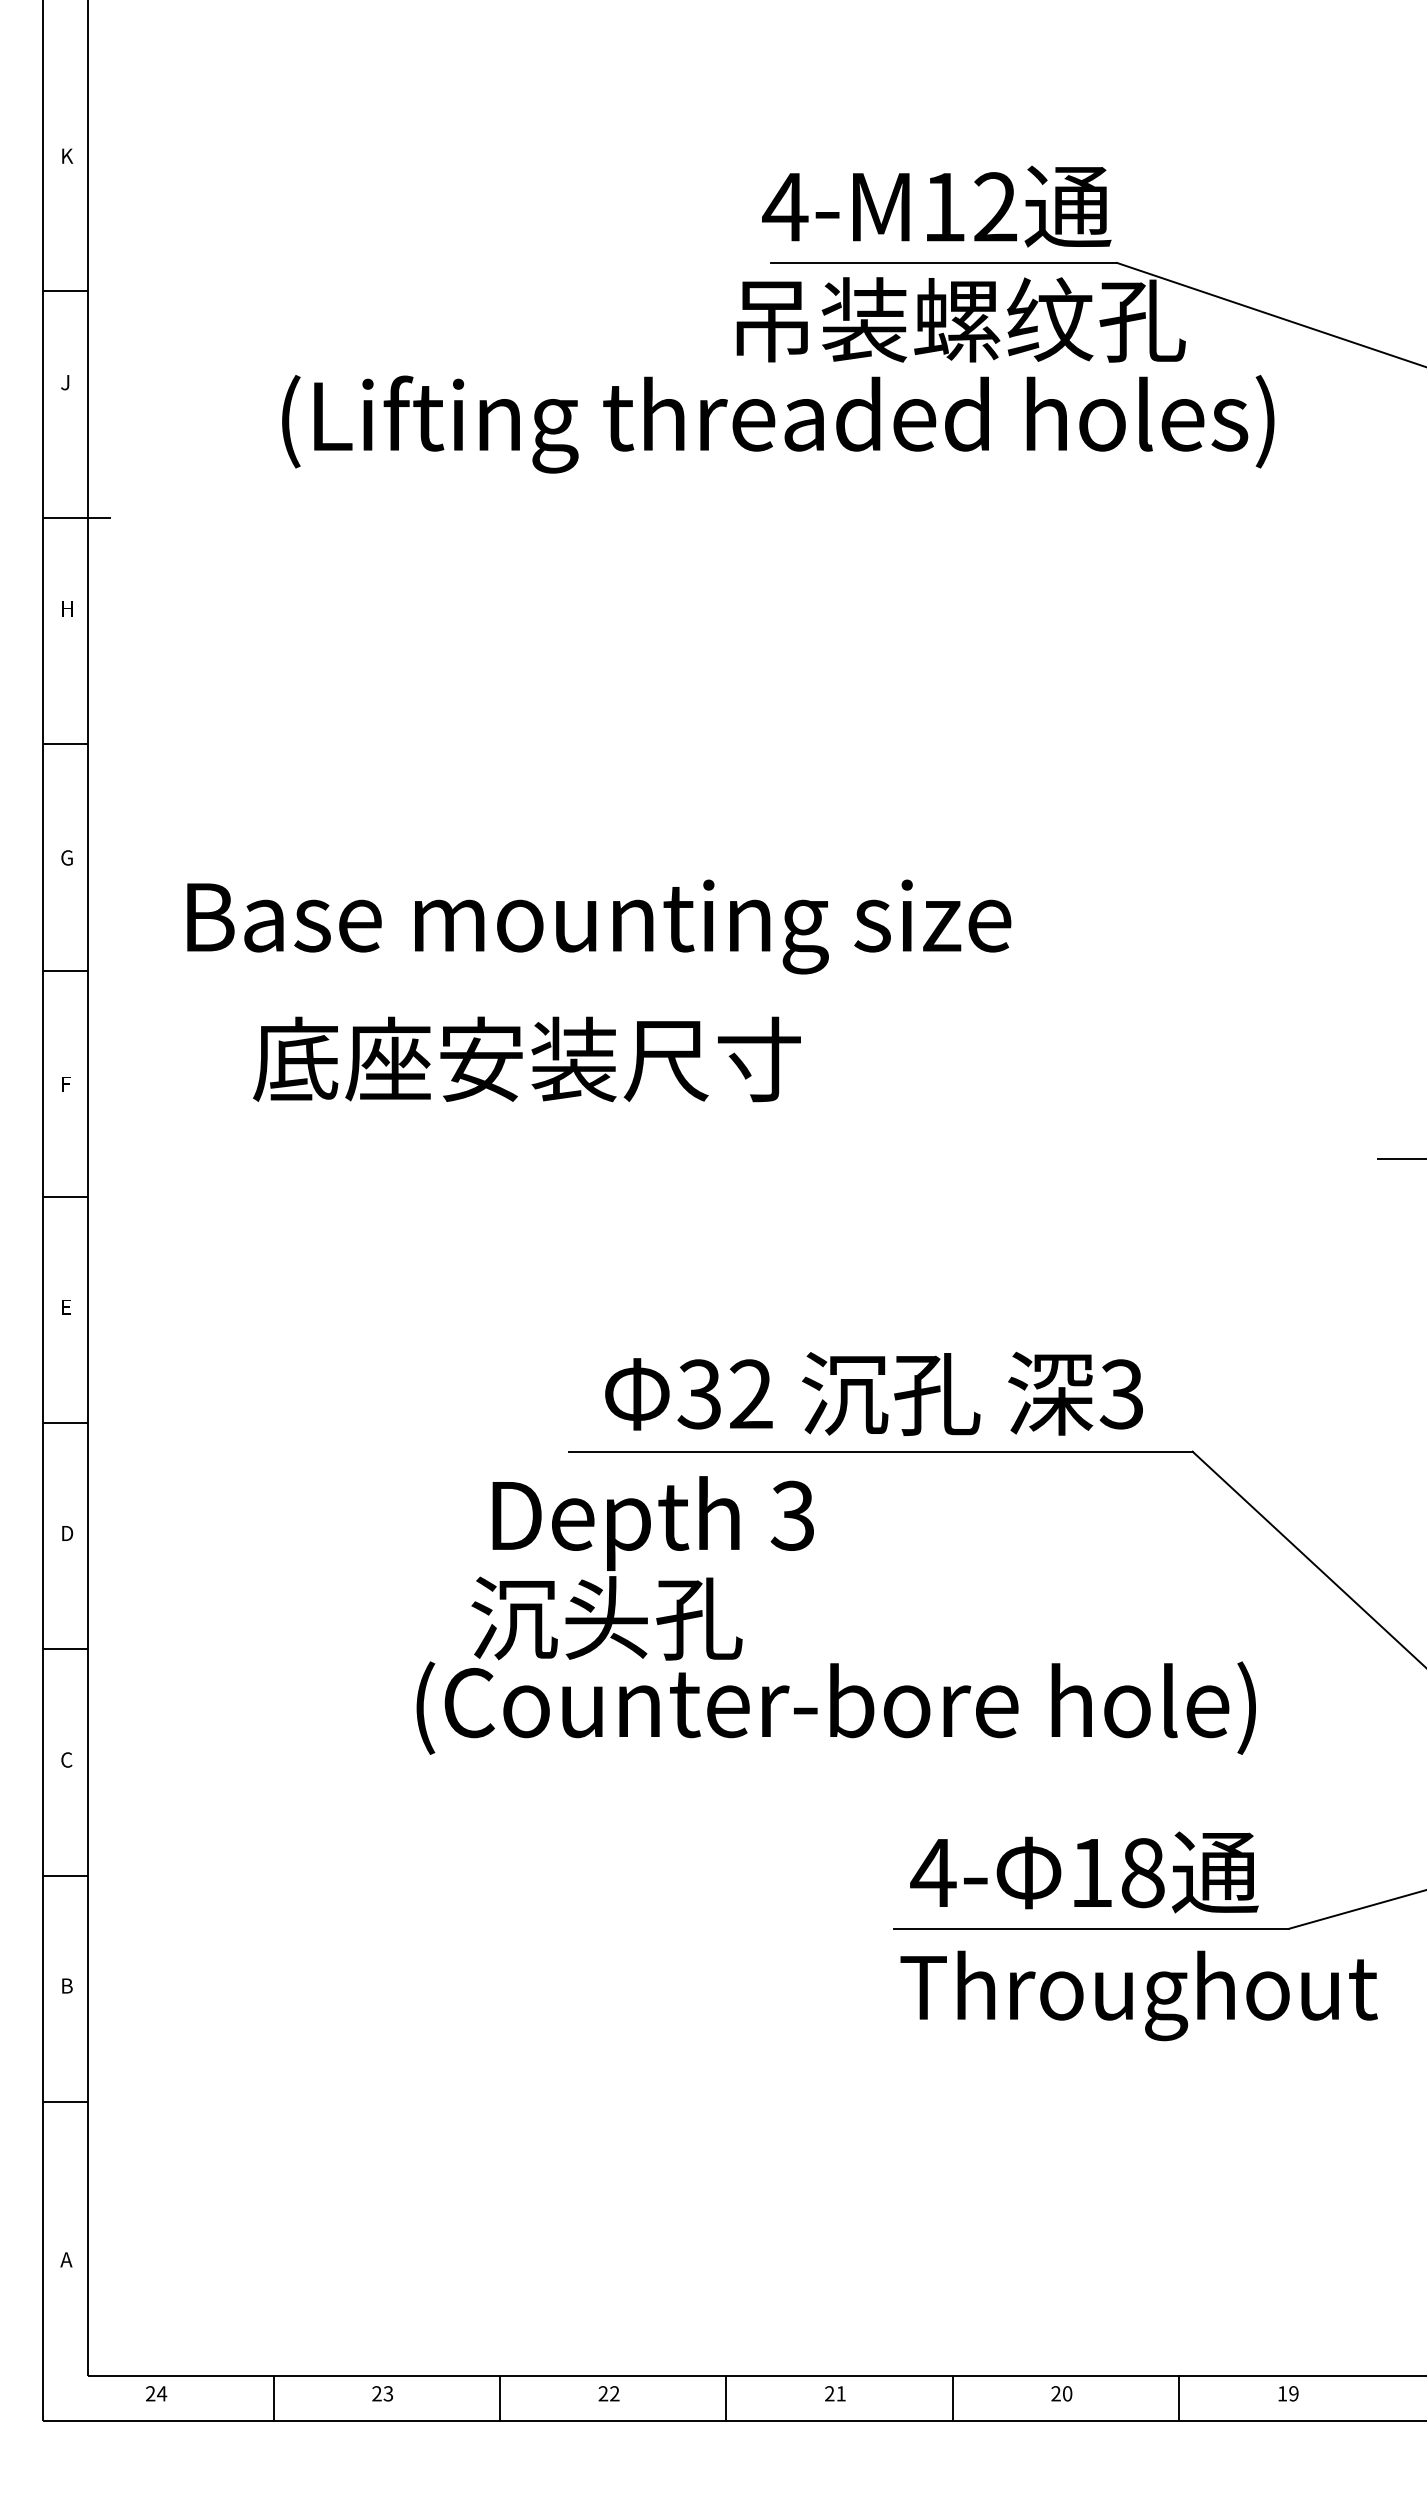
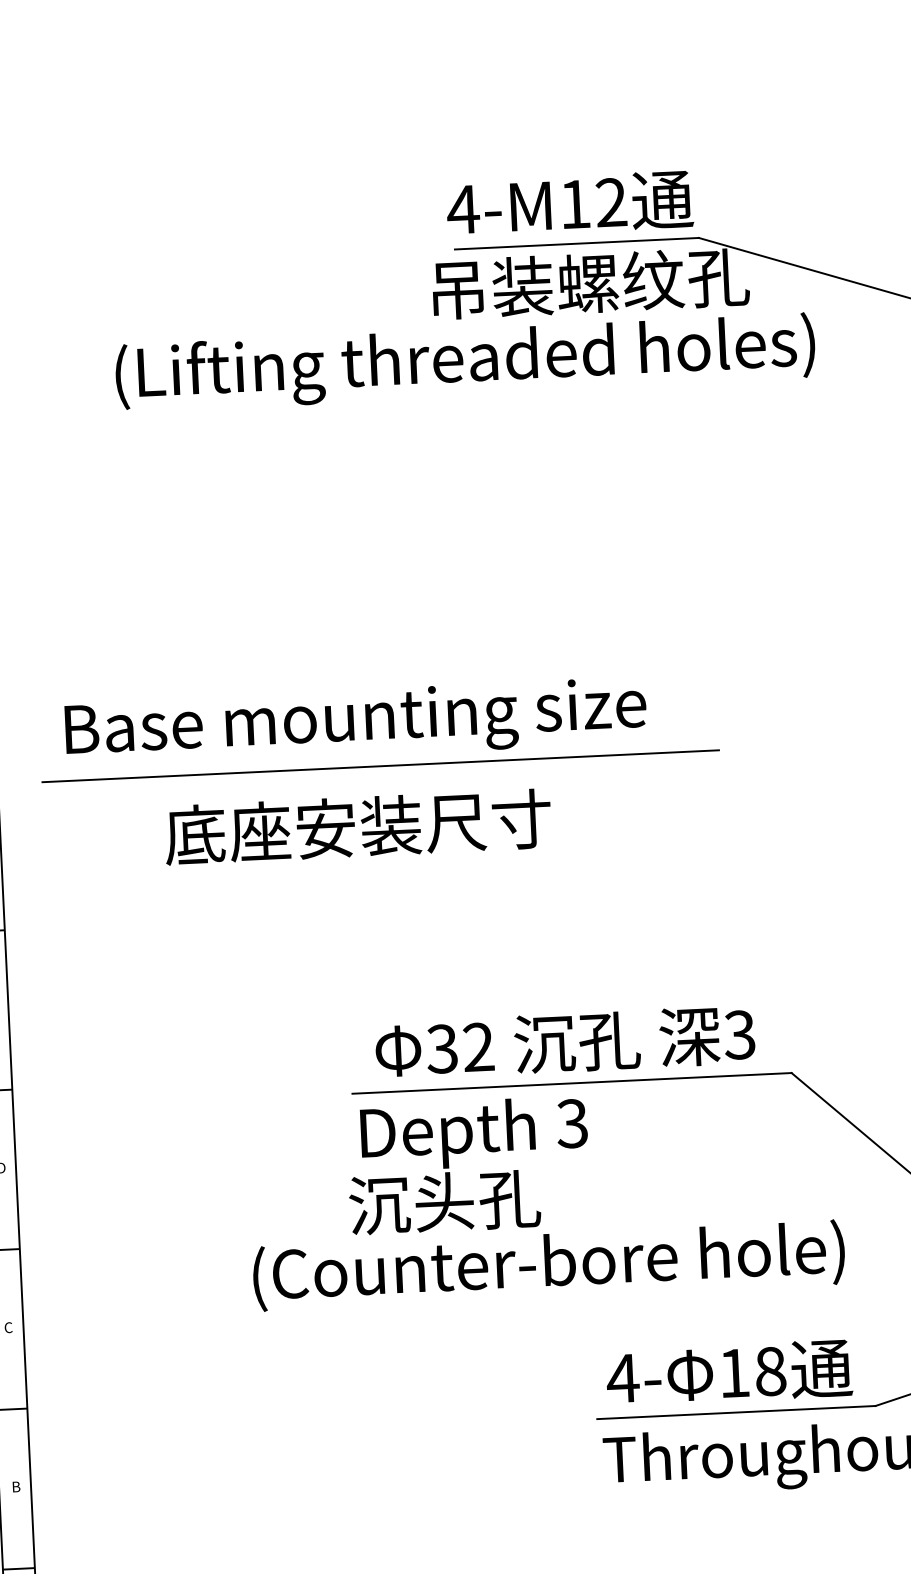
line: (631, 989) -> (380, 766), added
text: (526, 1059) -> (357, 827), moved
text: (642, 1568) -> (468, 1165), moved

